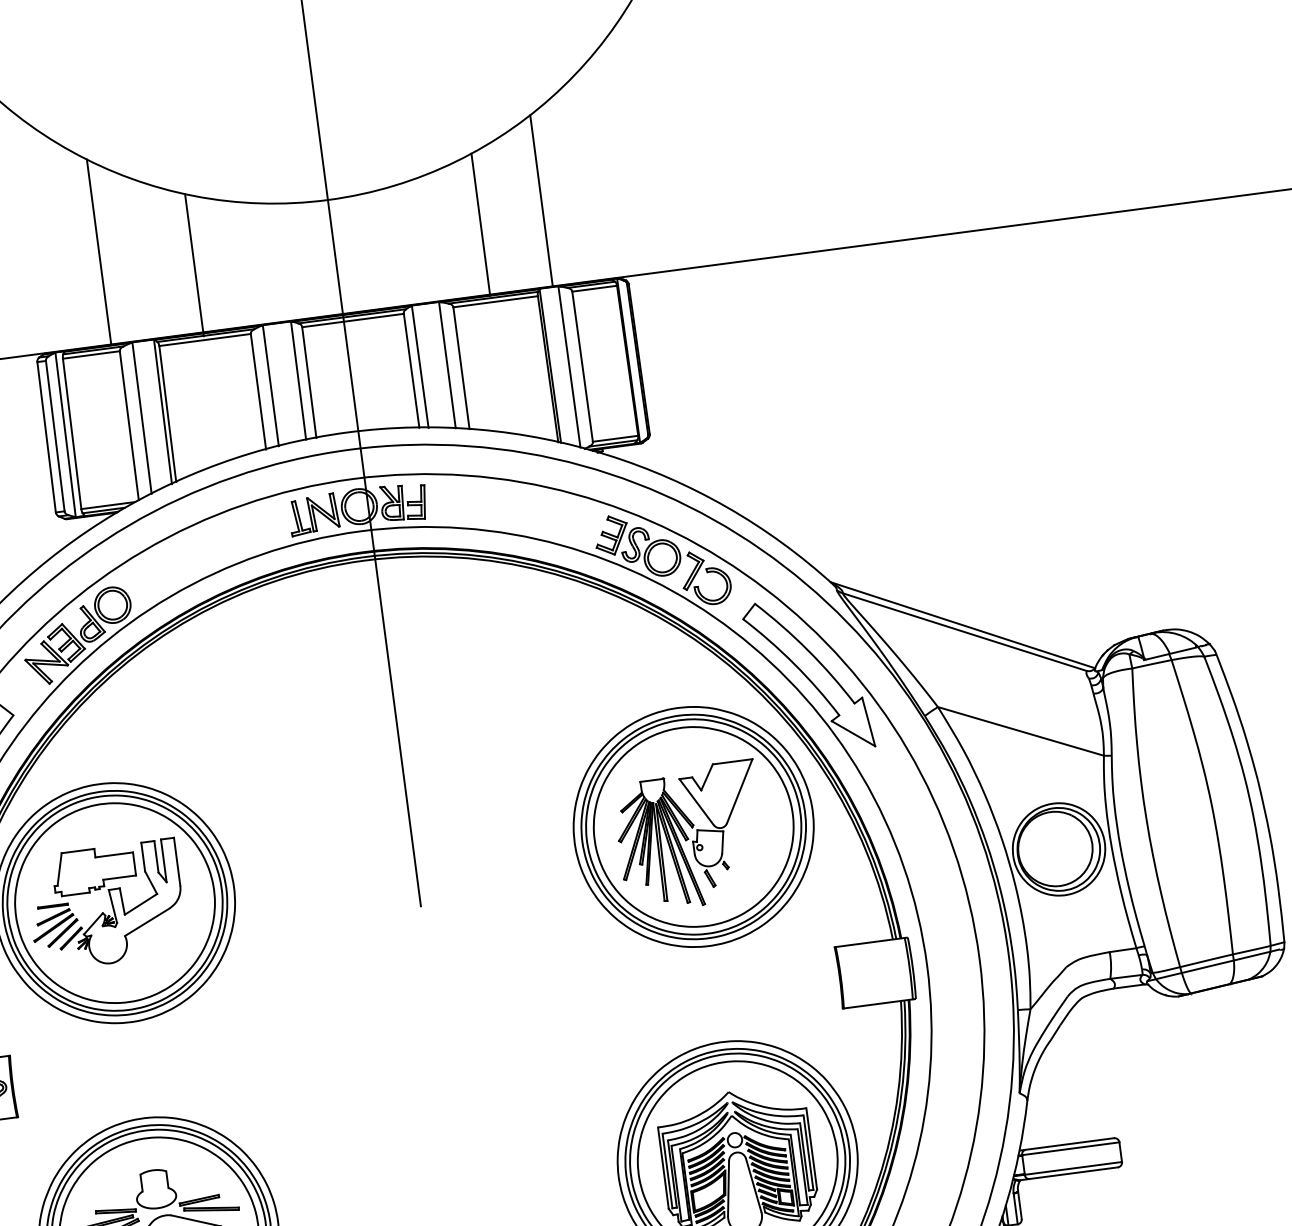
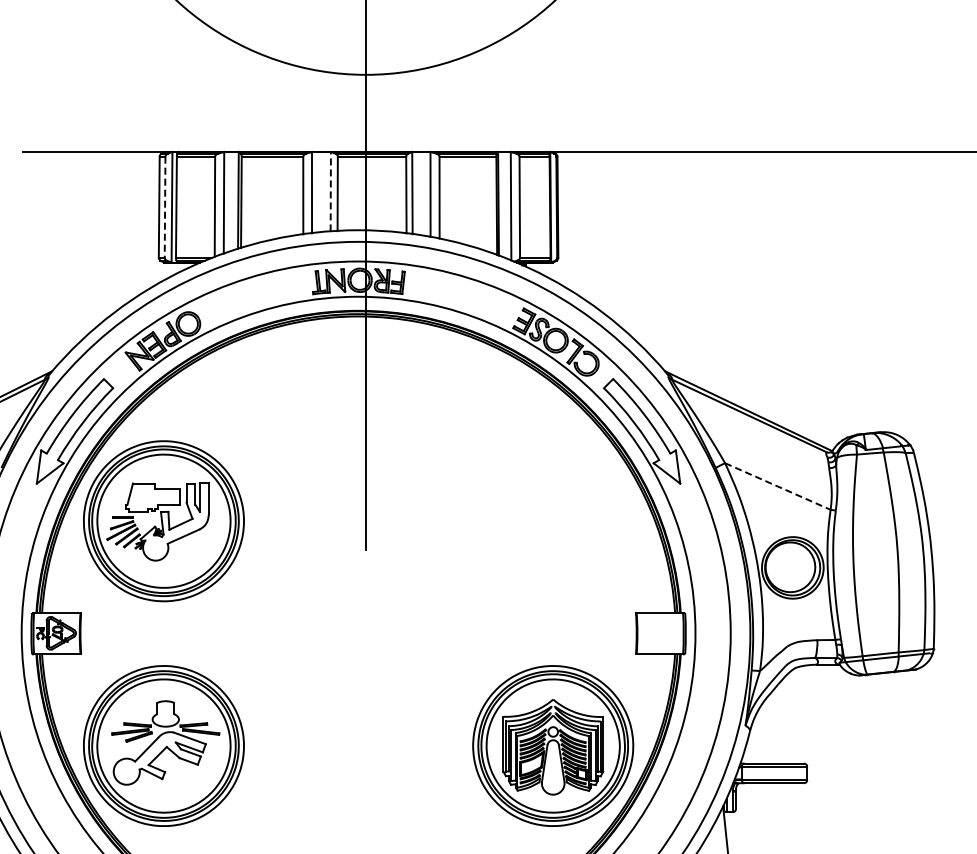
line: (542, 200) -> (507, 93), removed
line: (480, 224) -> (464, 104), removed
line: (99, 252) -> (210, 89), removed
line: (193, 265) -> (271, 106), removed
line: (298, 380) -> (330, 191), solid -> dashed
line: (55, 436) -> (165, 207), solid -> dashed
line: (1020, 731) -> (777, 486), solid -> dashed
part: (694, 827) -> (553, 521), removed

